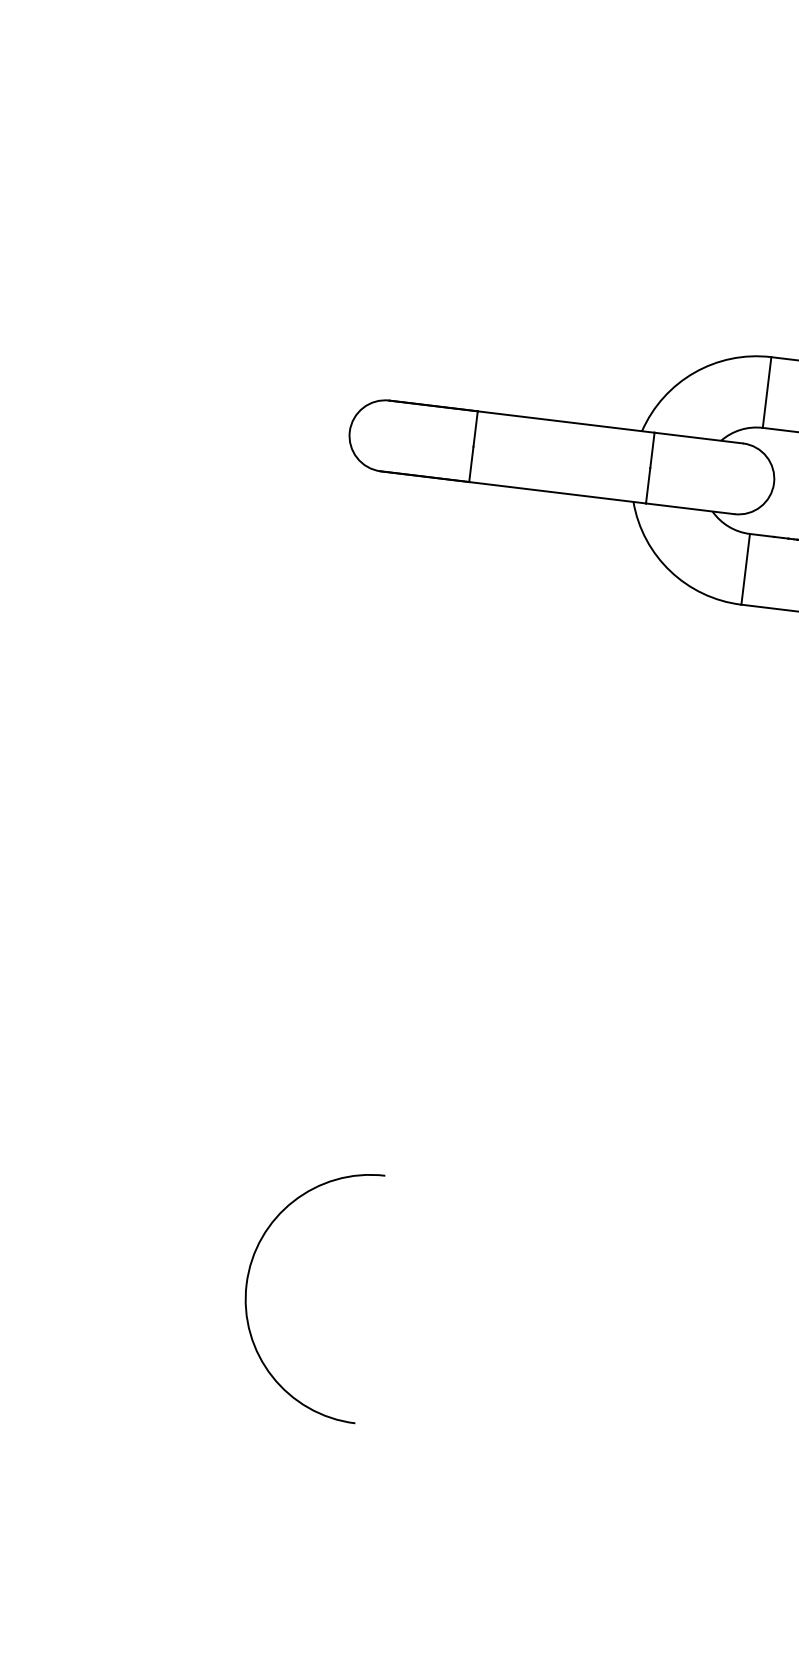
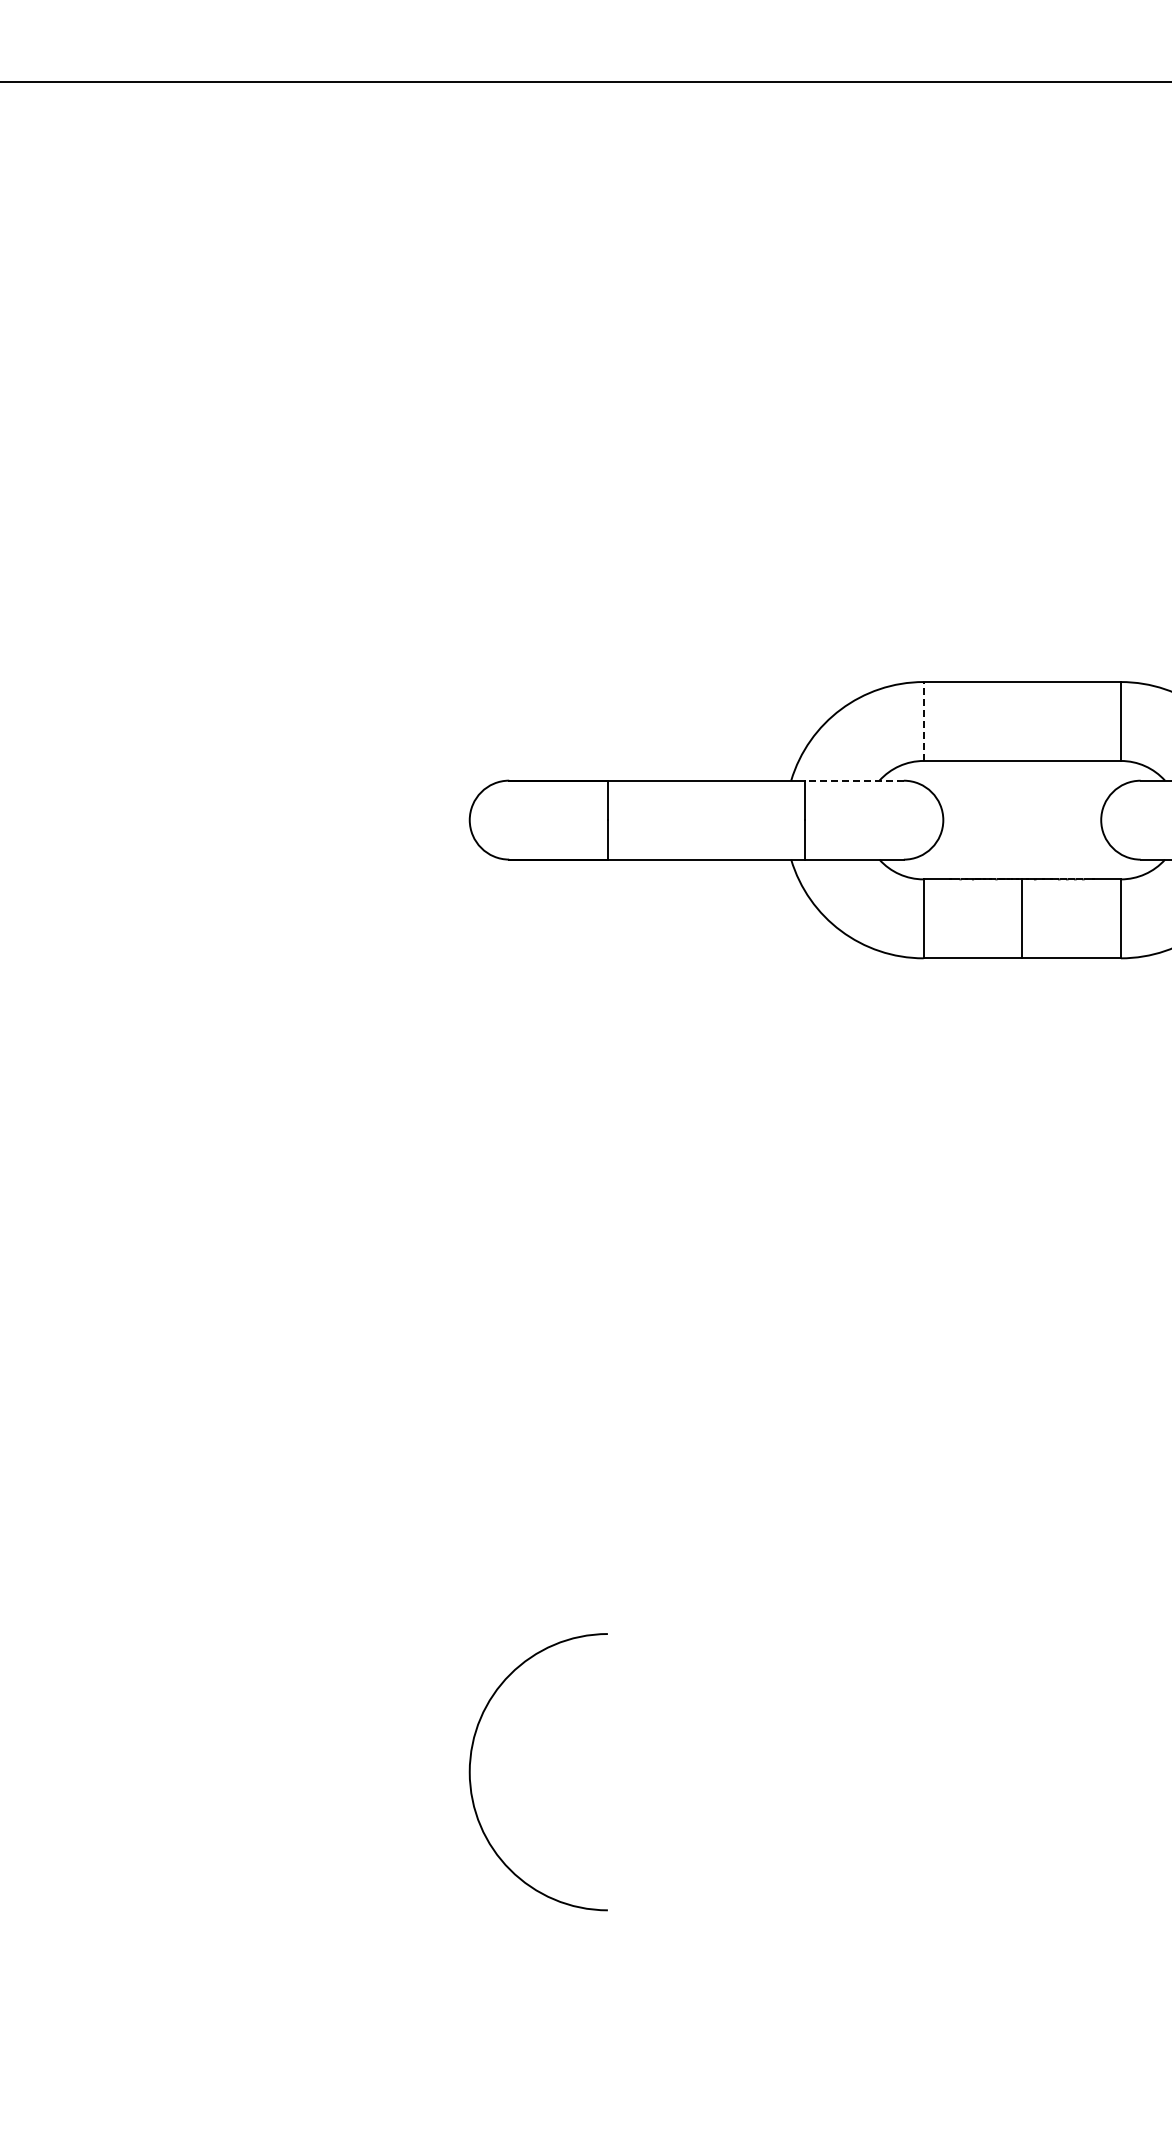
line: (766, 392) -> (923, 721), solid -> dashed
line: (698, 437) -> (854, 780), solid -> dashed

